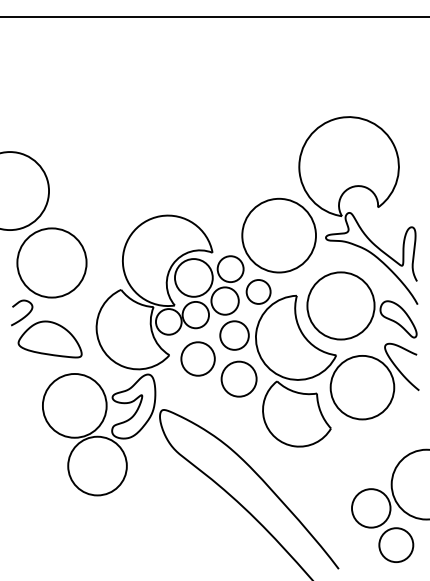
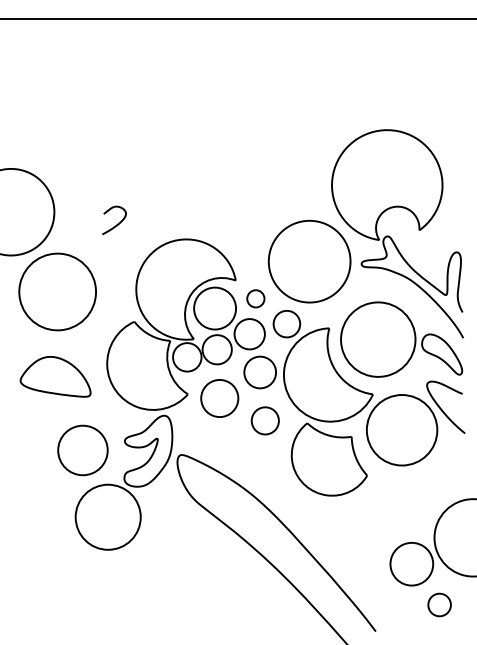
circle: (230, 268) -> (255, 298), size x0.6
curve: (25, 314) -> (118, 222), moved
circle: (239, 378) -> (265, 420), size x0.7
circle: (74, 405) -> (82, 450), size x0.7
circle: (396, 544) -> (439, 604), size x0.6

